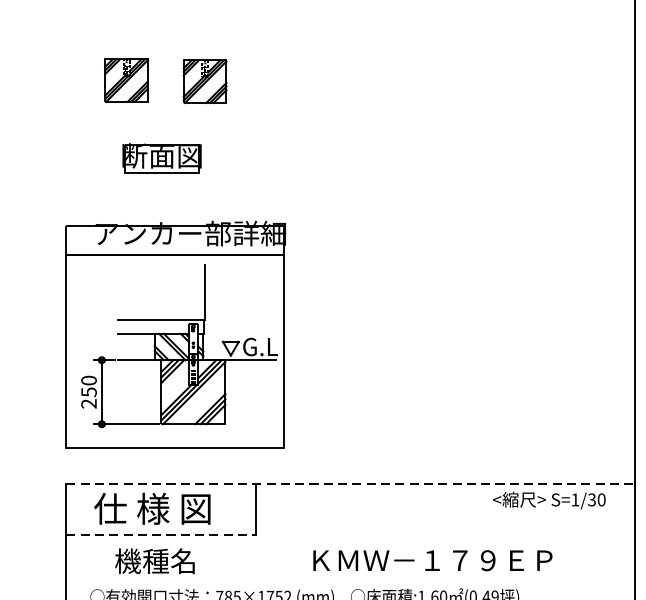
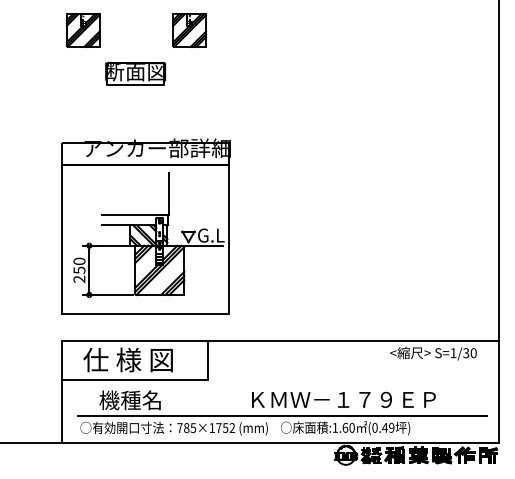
part: (125, 80) -> (82, 30), moved
part: (204, 81) -> (189, 30), moved
part: (161, 158) -> (135, 73), moved
line: (350, 483) -> (280, 340), dashed -> solid
line: (160, 535) -> (134, 380), dashed -> solid
line: (353, 582) -> (282, 416), added

